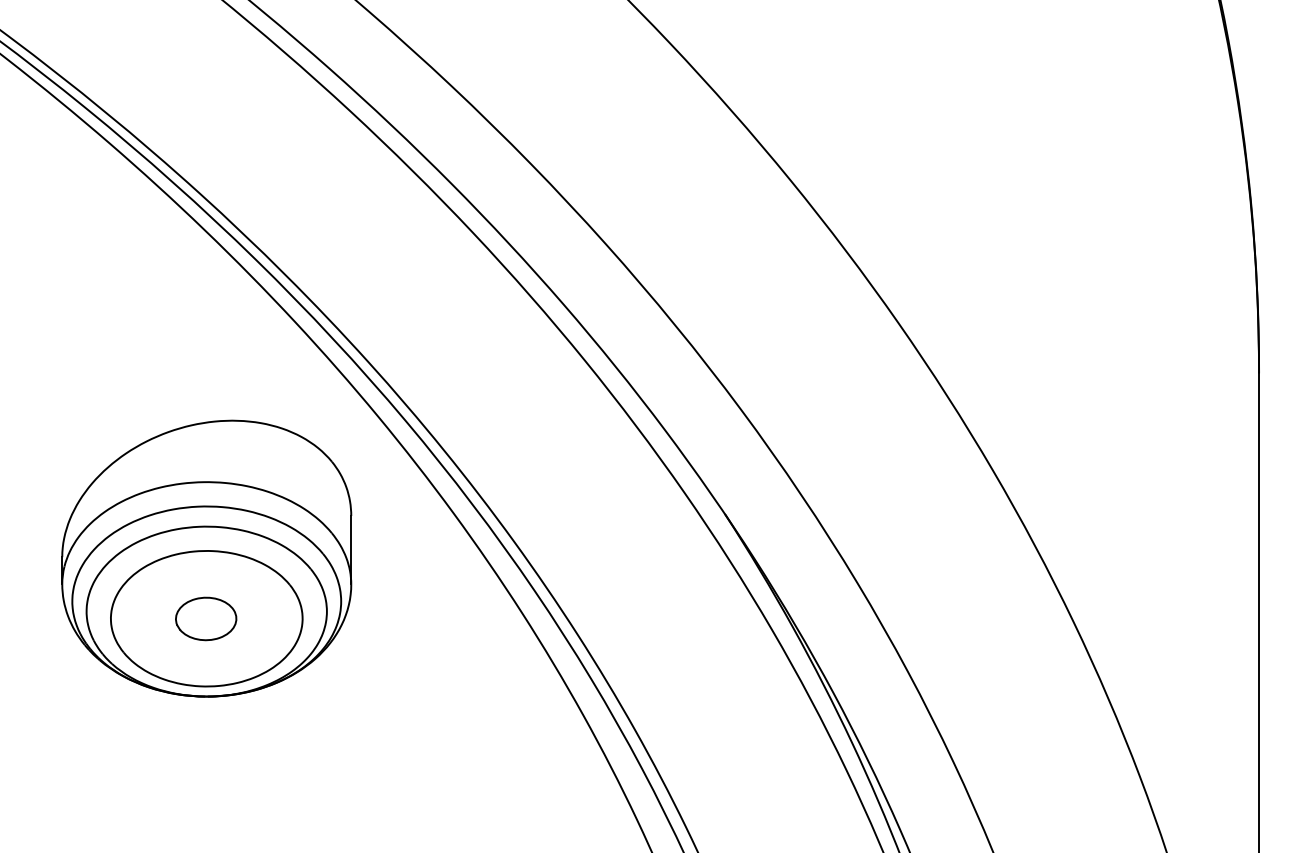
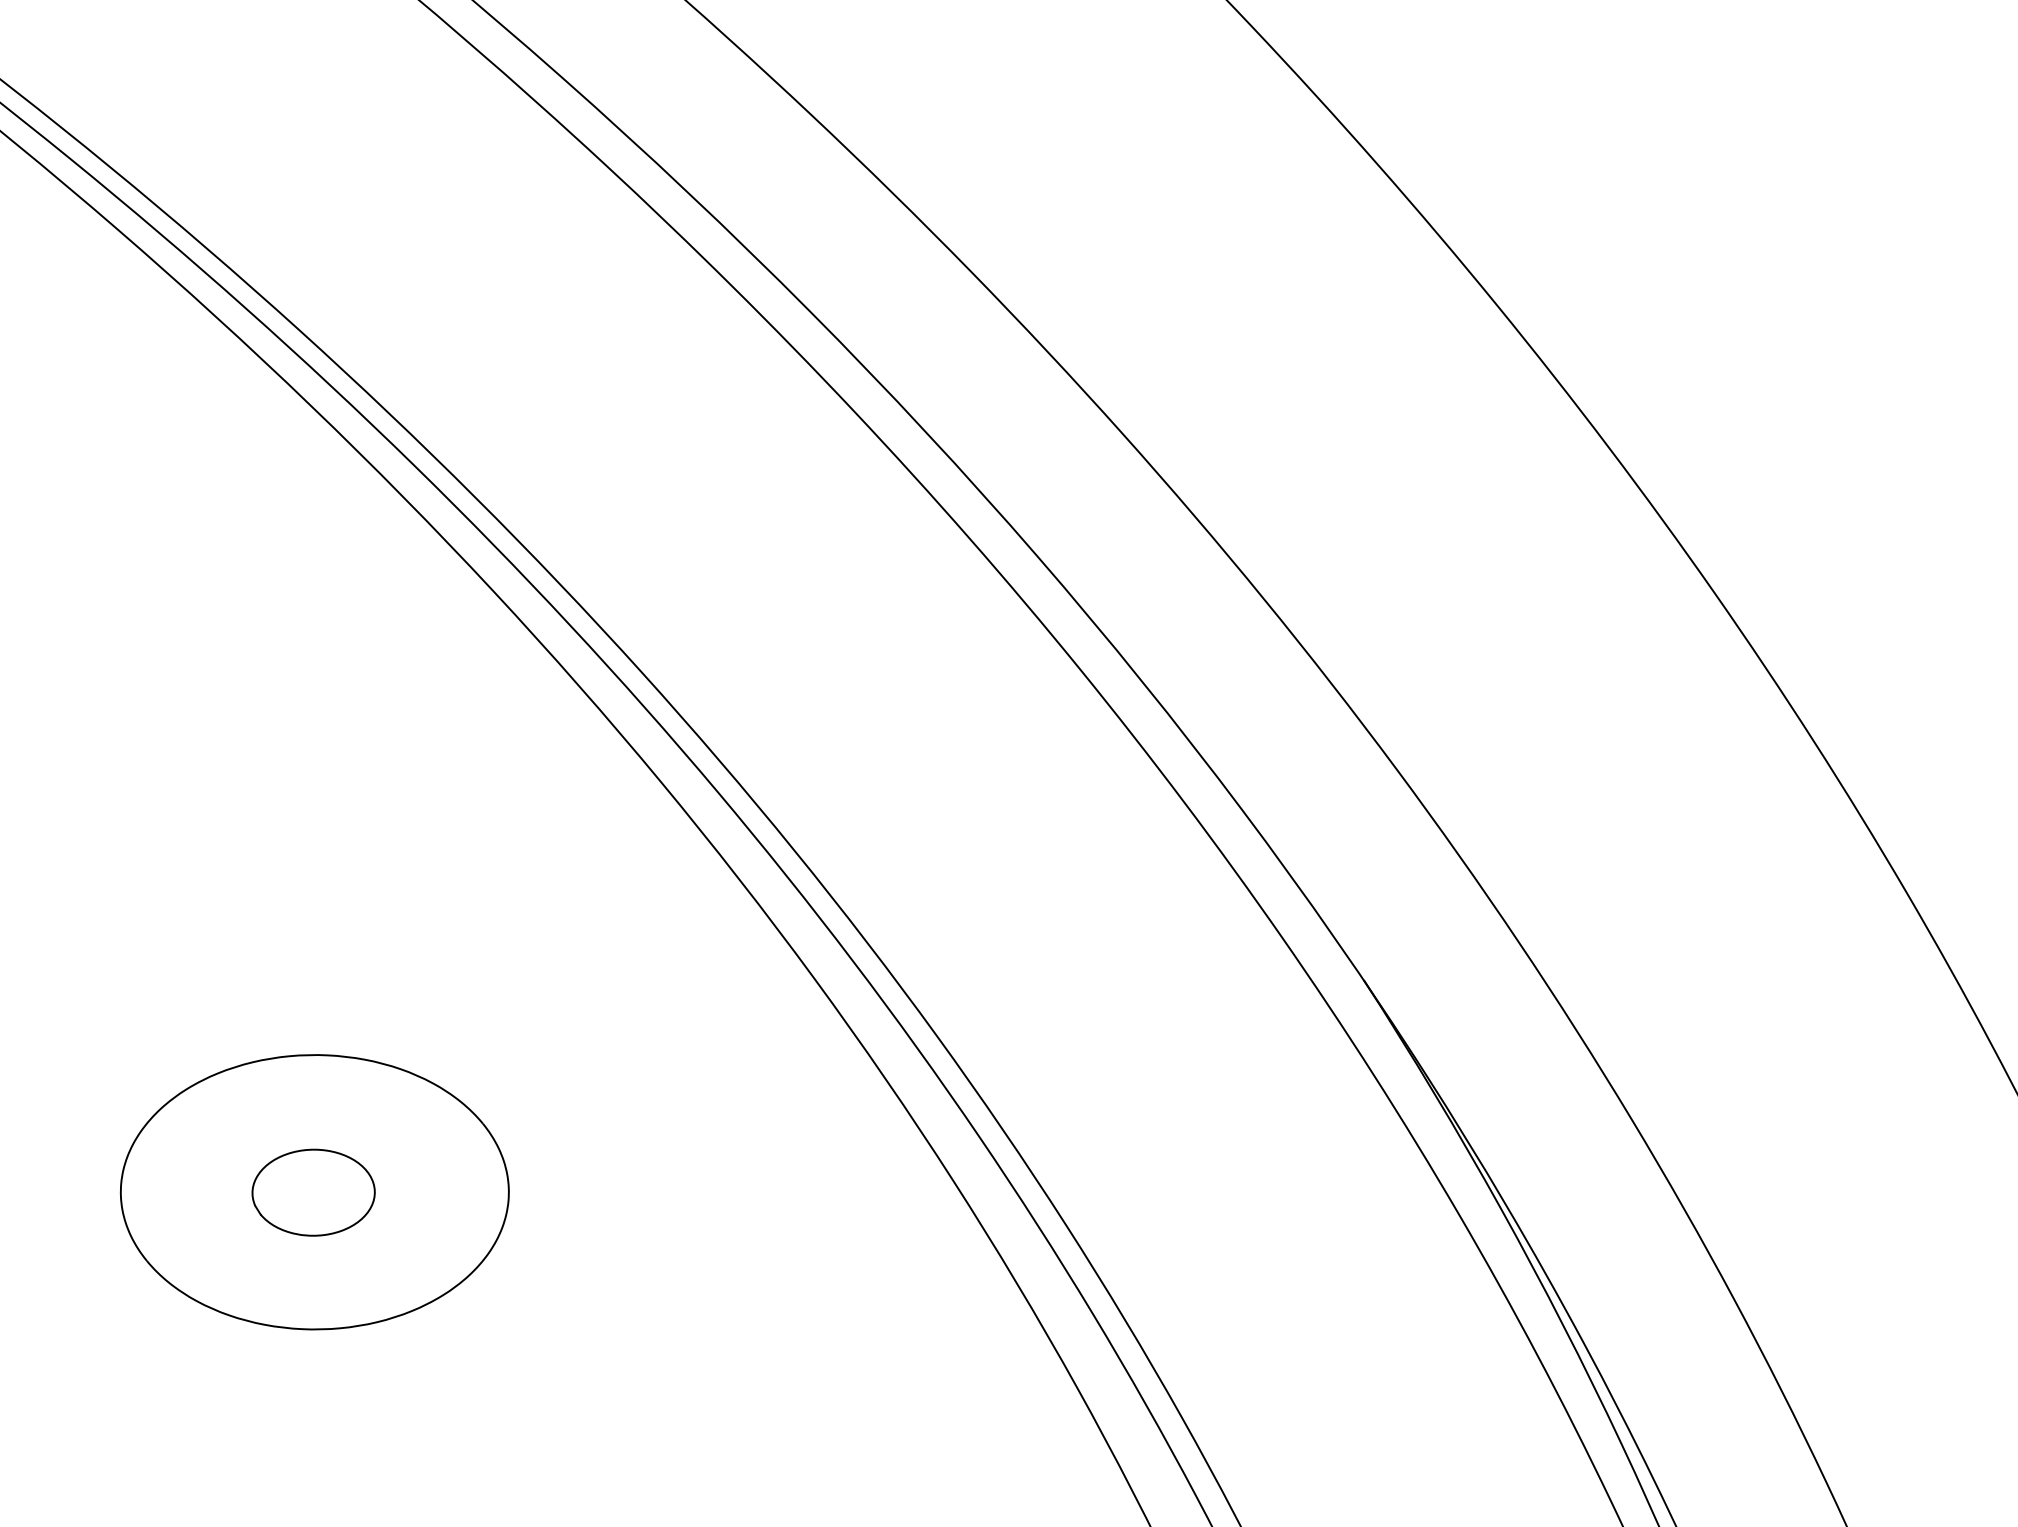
part: (206, 558) -> (314, 1070), removed

